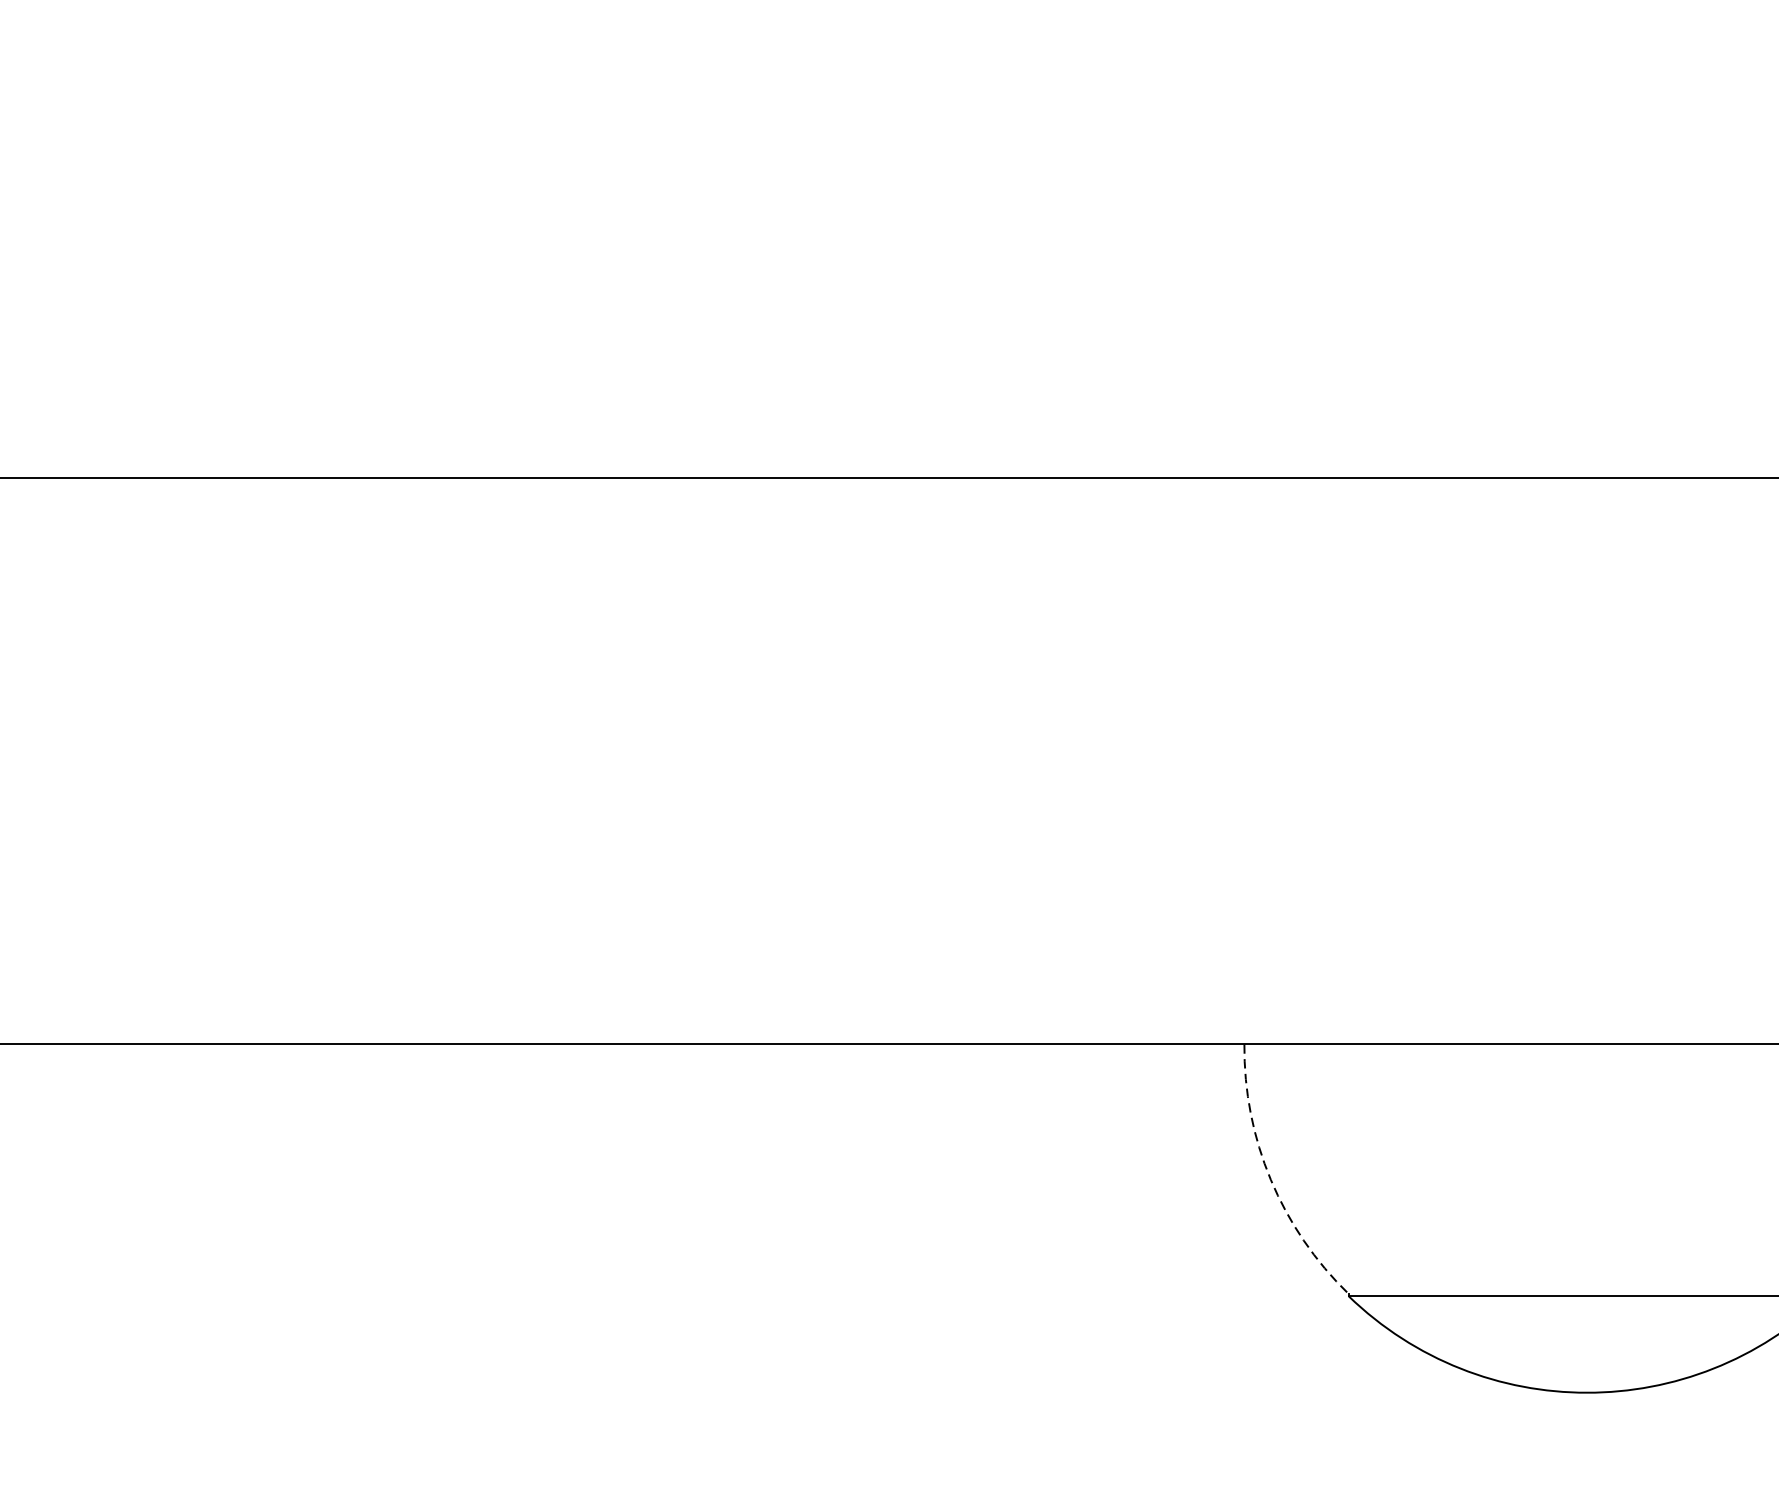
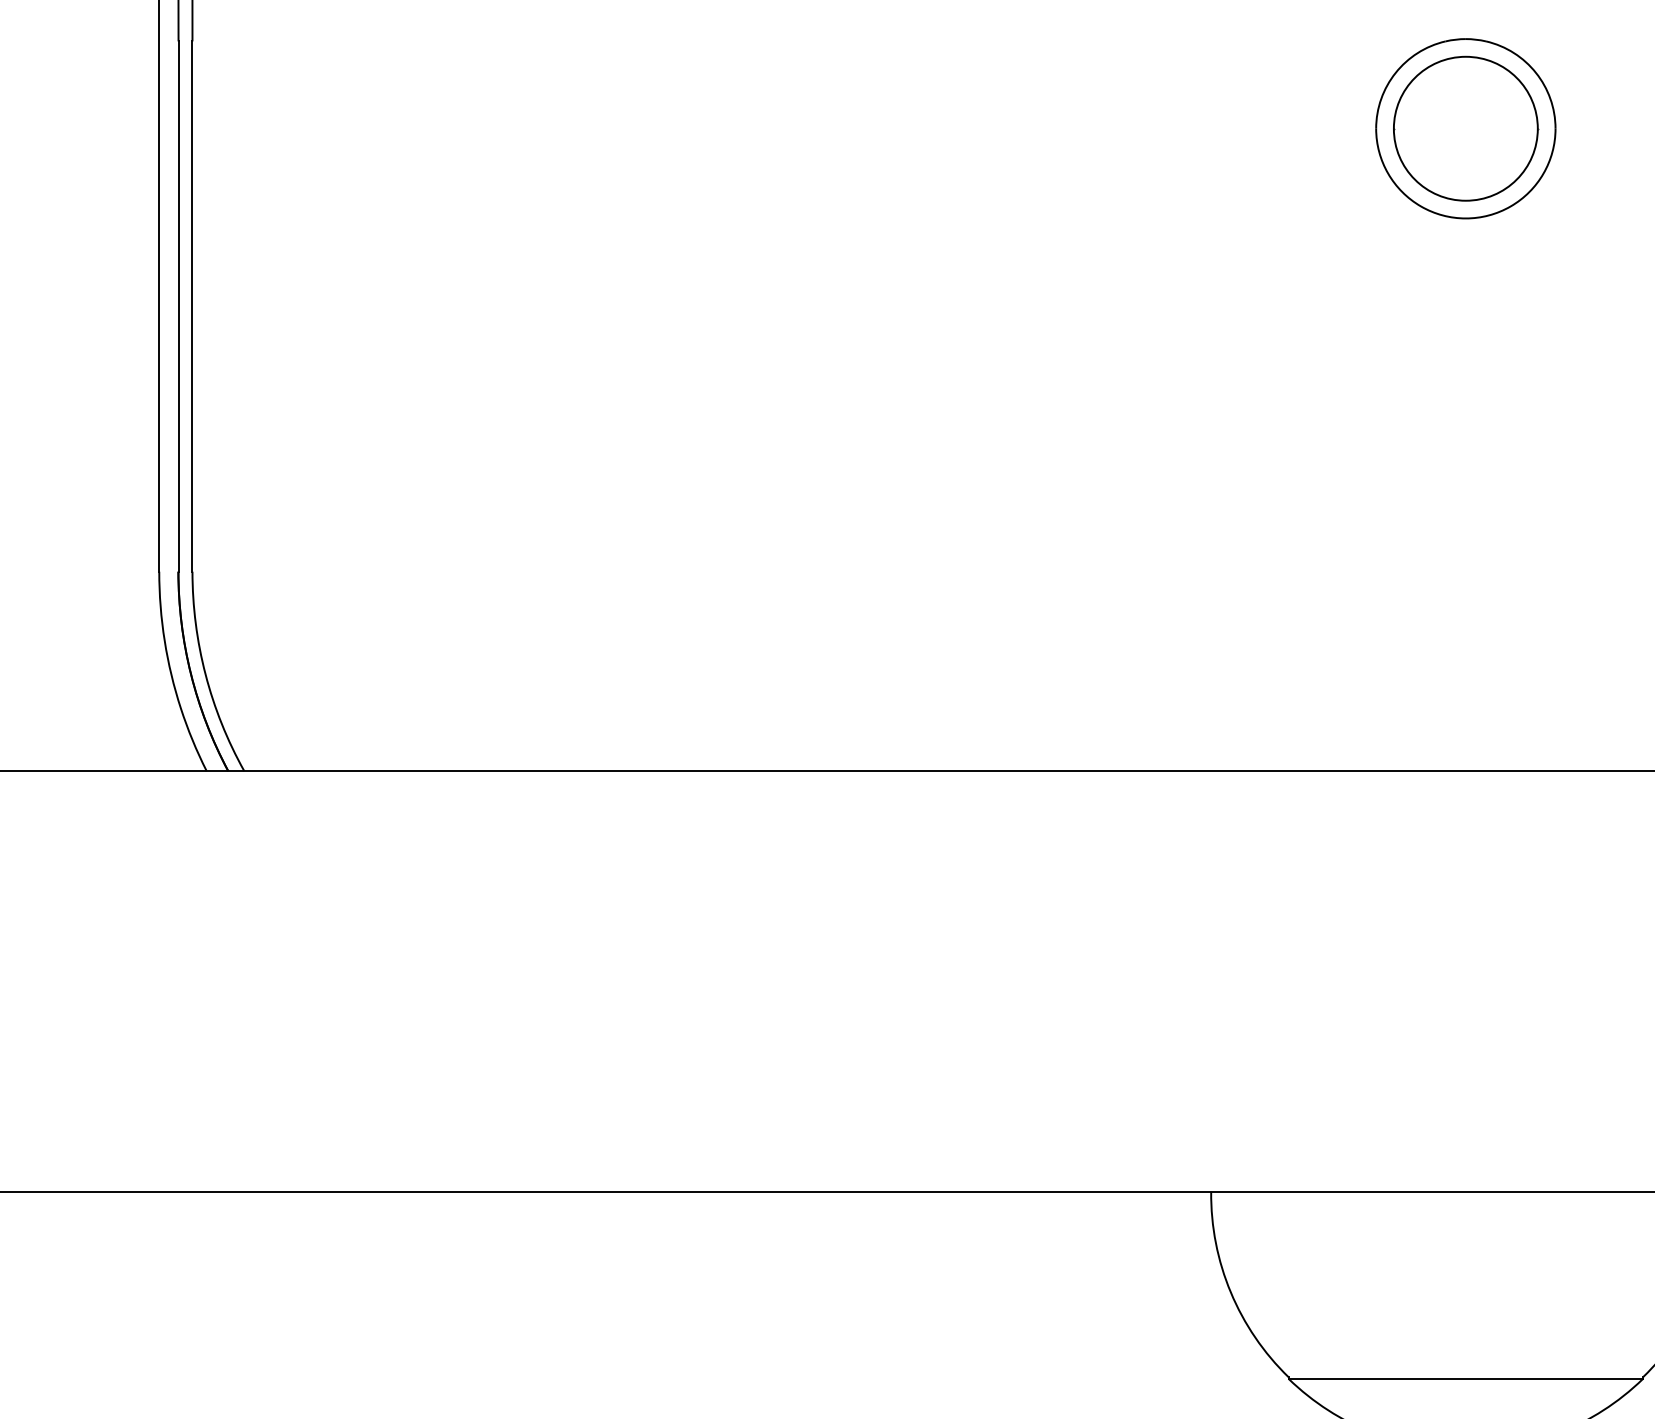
arc: (1270, 1179) -> (1230, 1292), dashed -> solid

